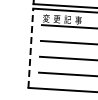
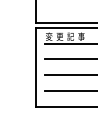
line: (30, 48) -> (35, 67), dashed -> solid

